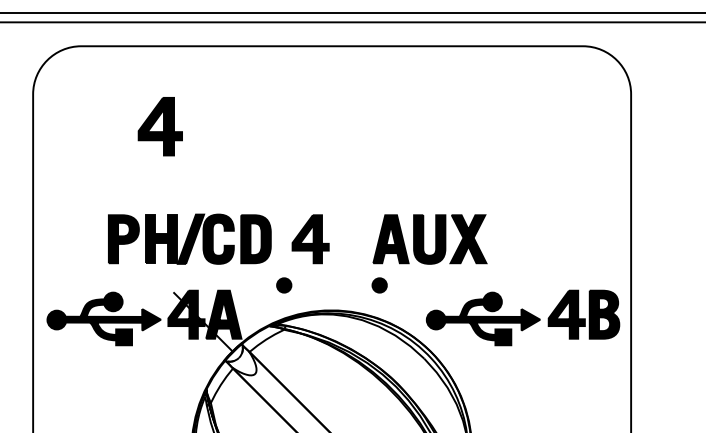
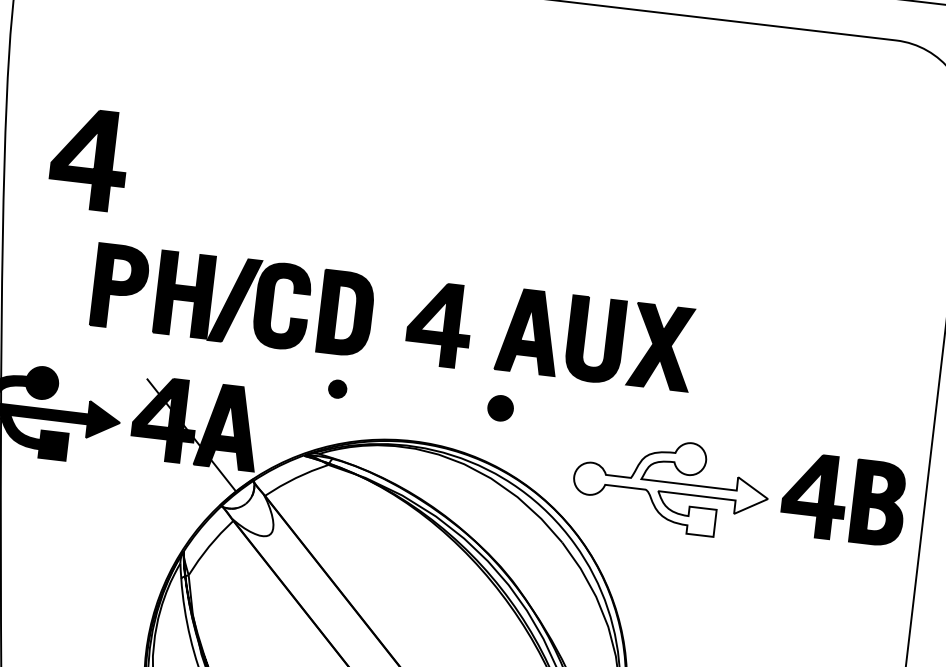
part: (159, 126) -> (87, 158), moved
part: (218, 238) -> (282, 304), moved
part: (284, 285) -> (338, 389), size x0.7
fill: (483, 318) -> (671, 485), removed

